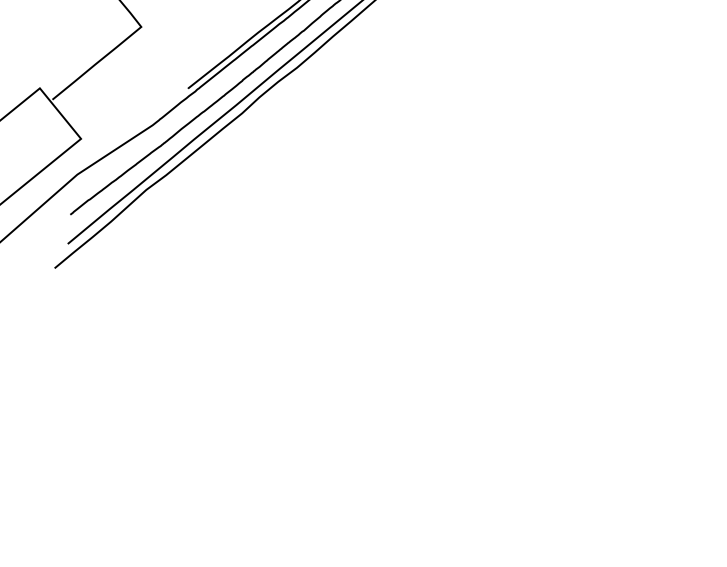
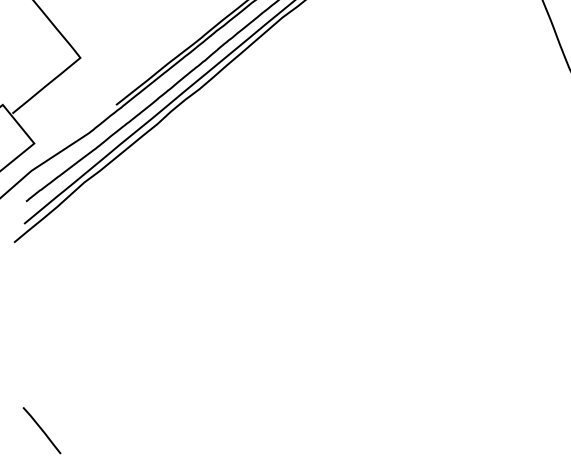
line: (90, 513) -> (41, 430), added

